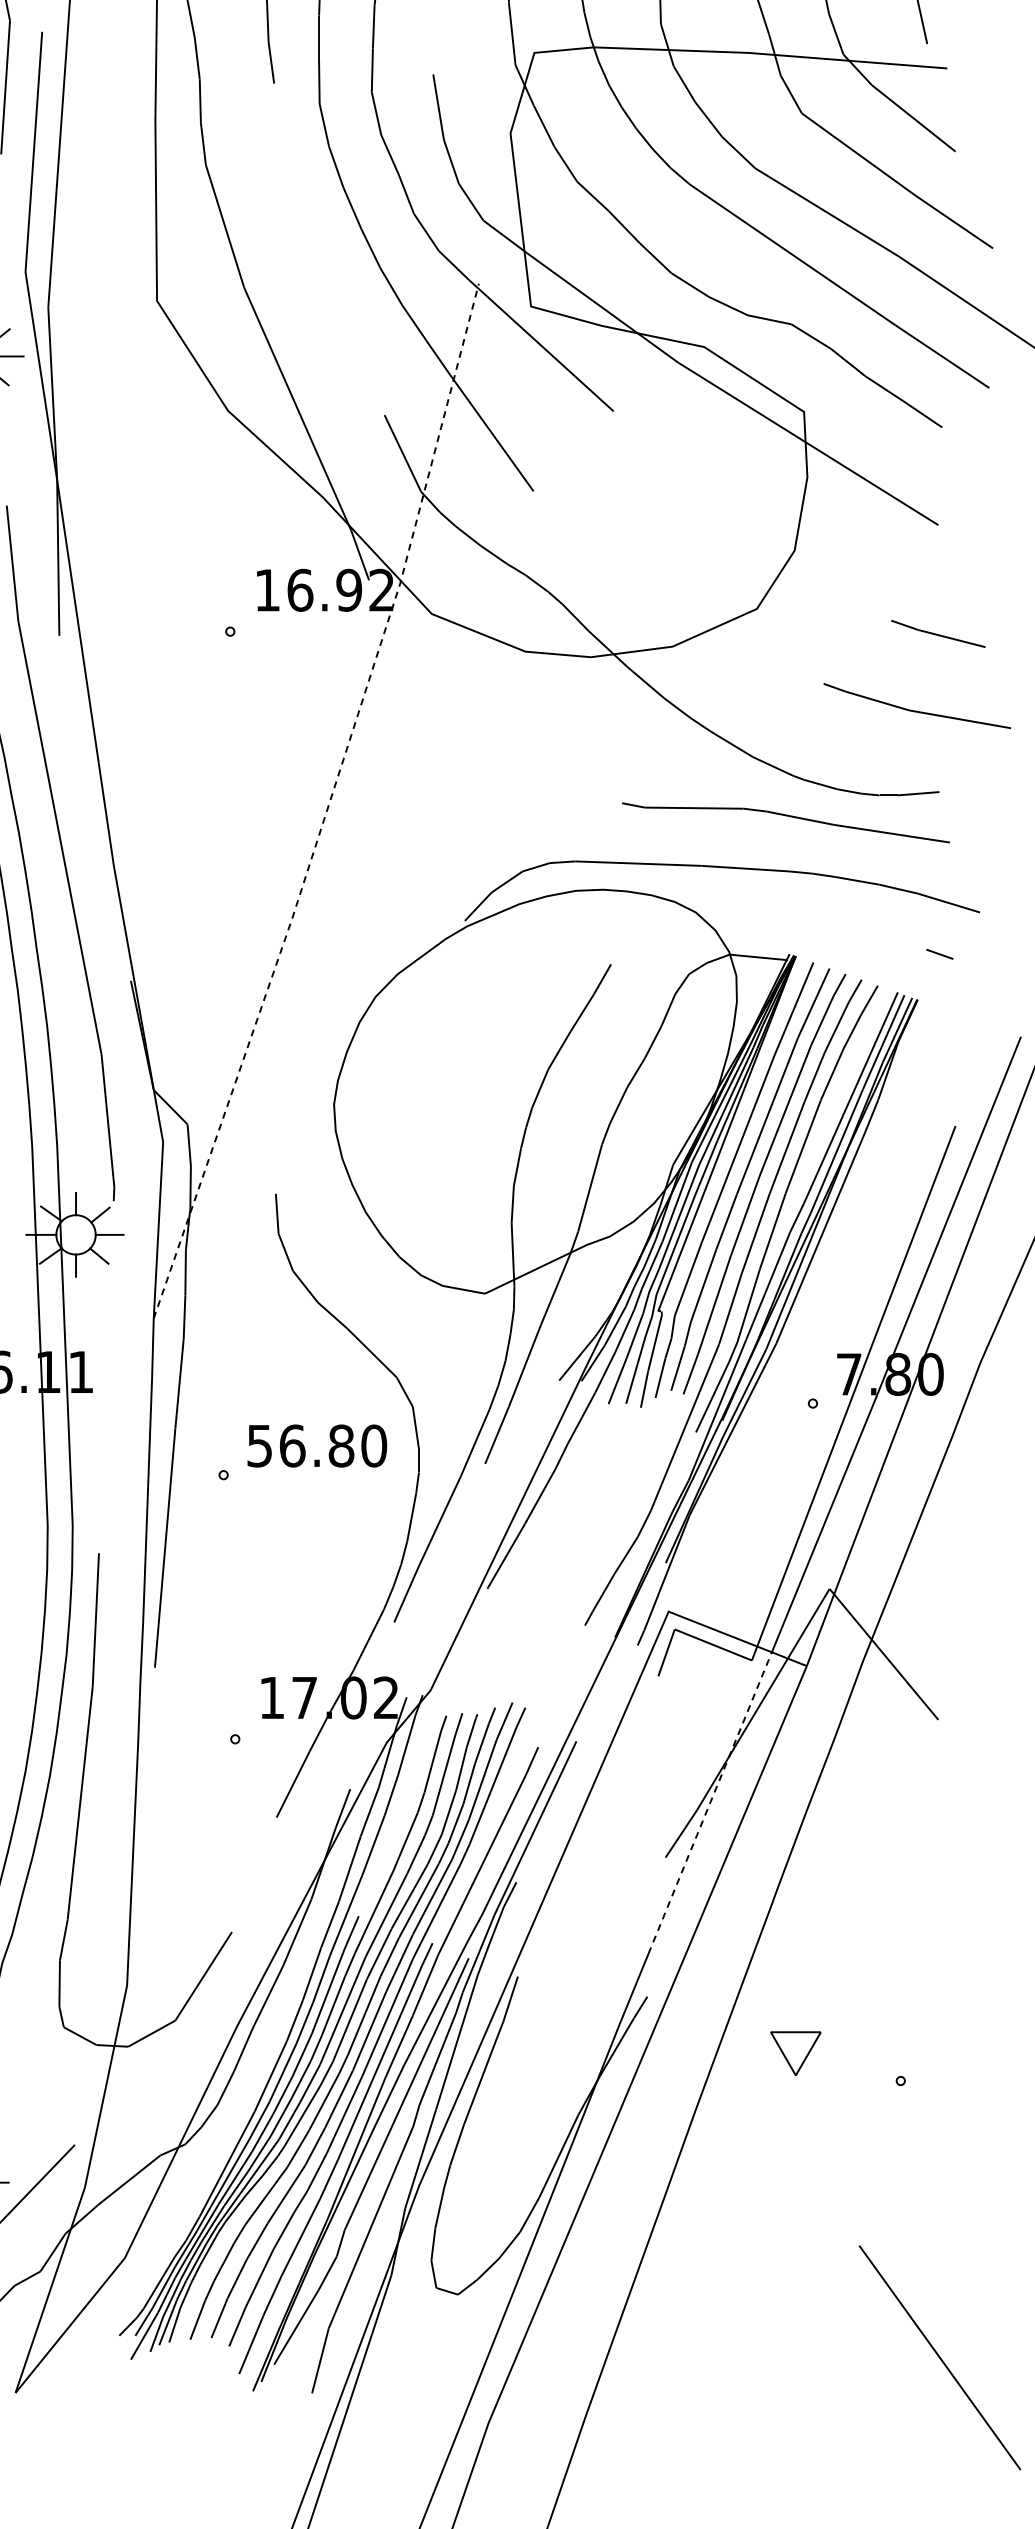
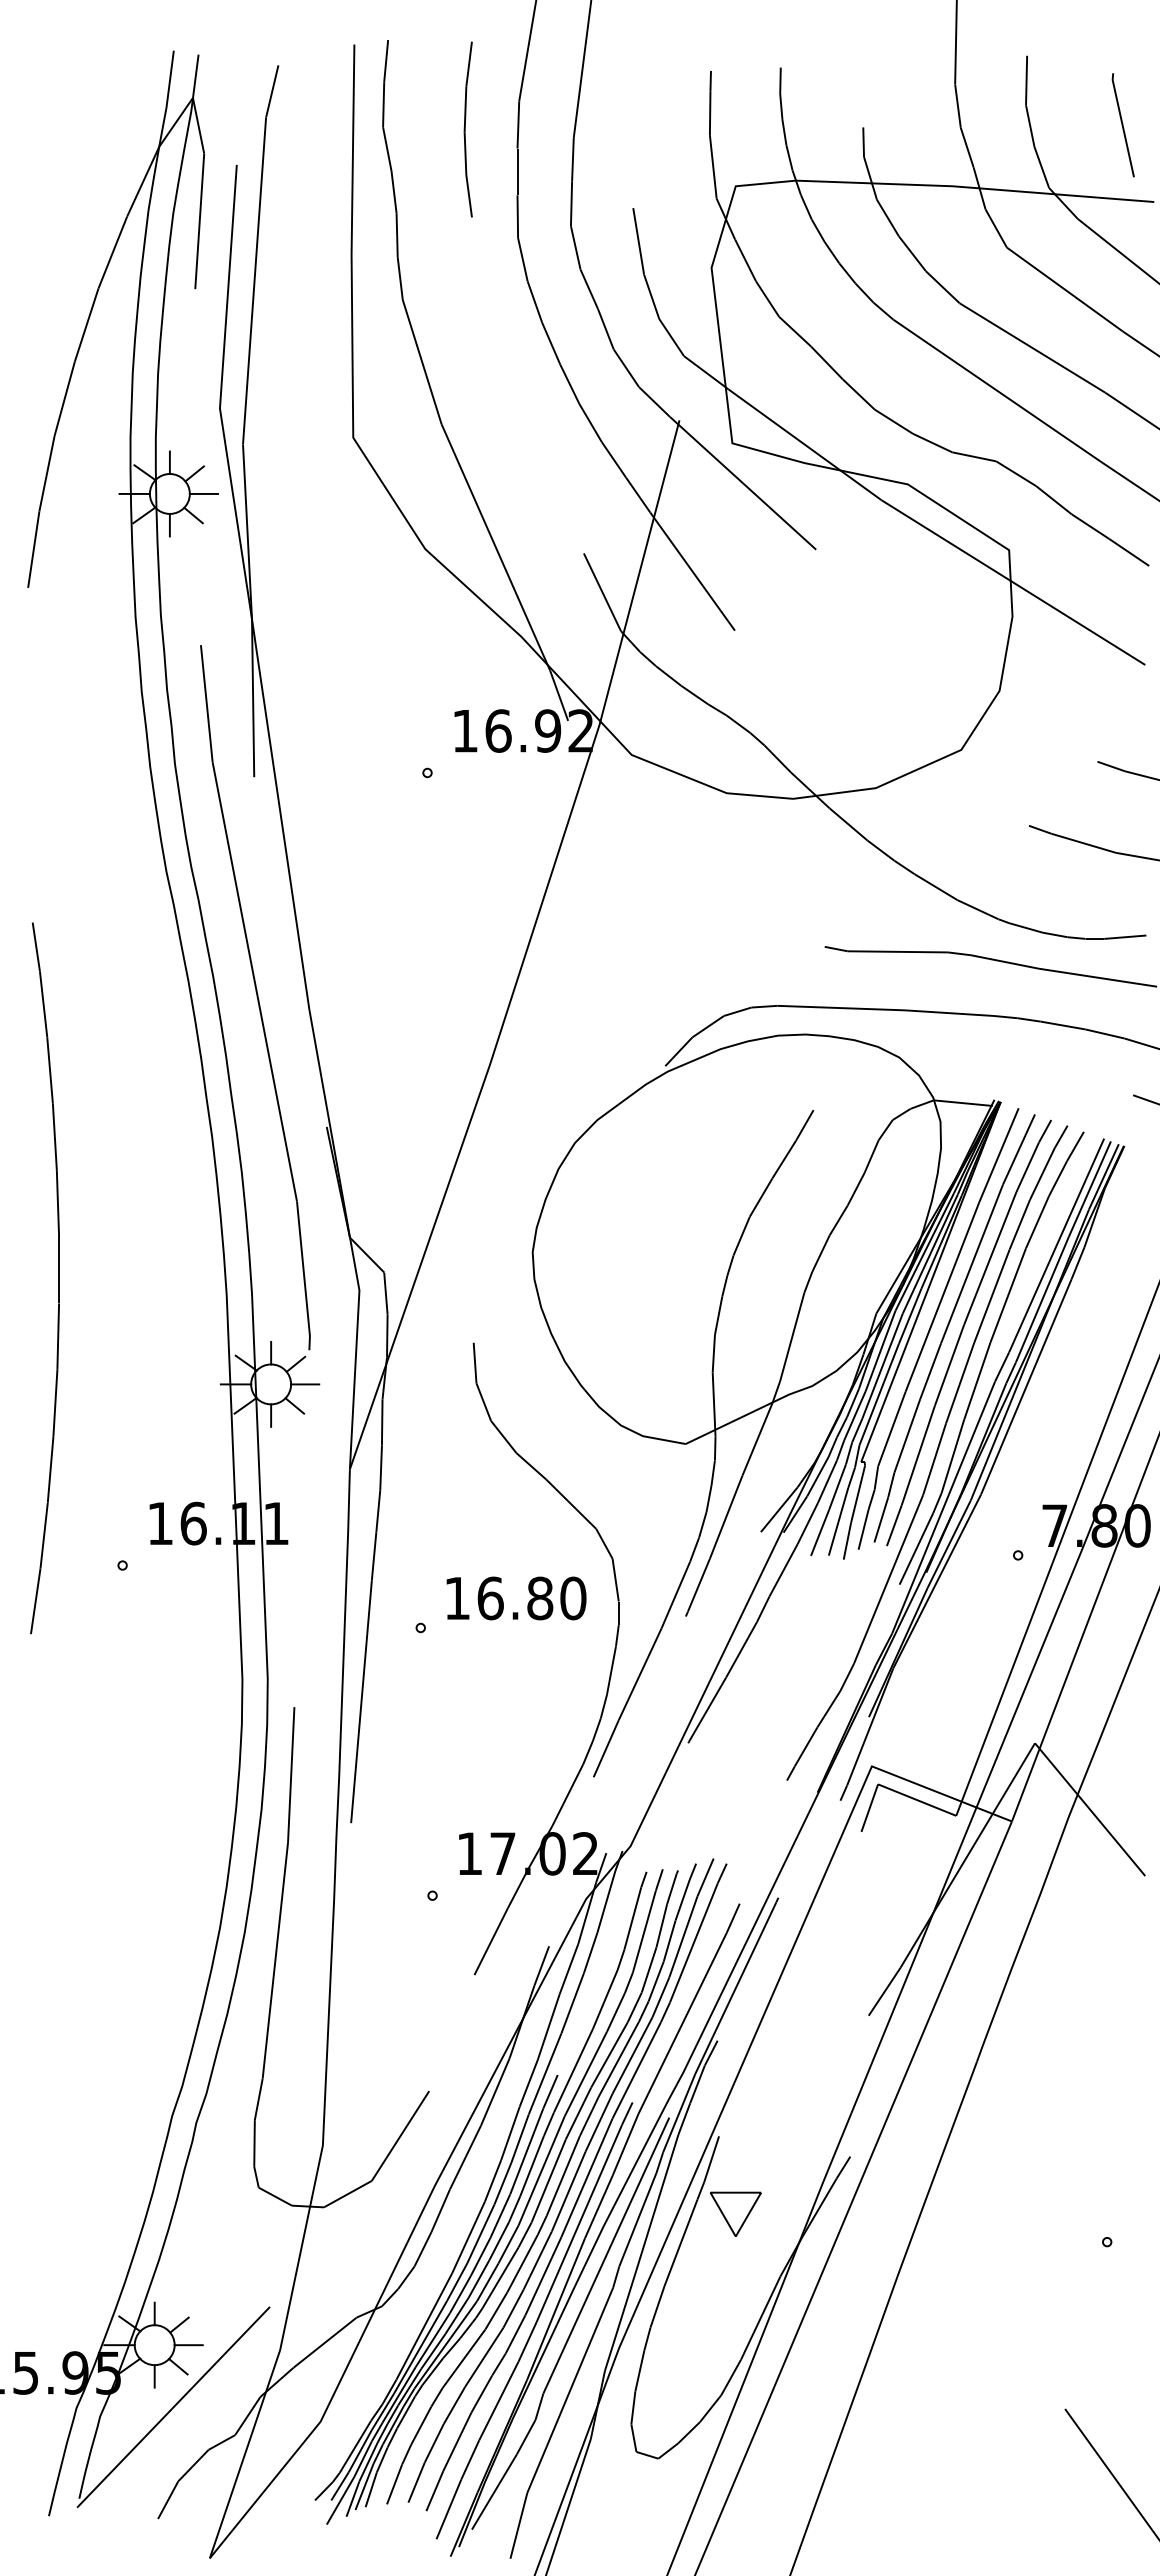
line: (328, 804) -> (527, 948), dashed -> solid
text: (259, 1446) -> (457, 1598), 56.80 -> 16.80
line: (710, 1802) -> (914, 1959), dashed -> solid
part: (795, 2052) -> (735, 2213), moved

